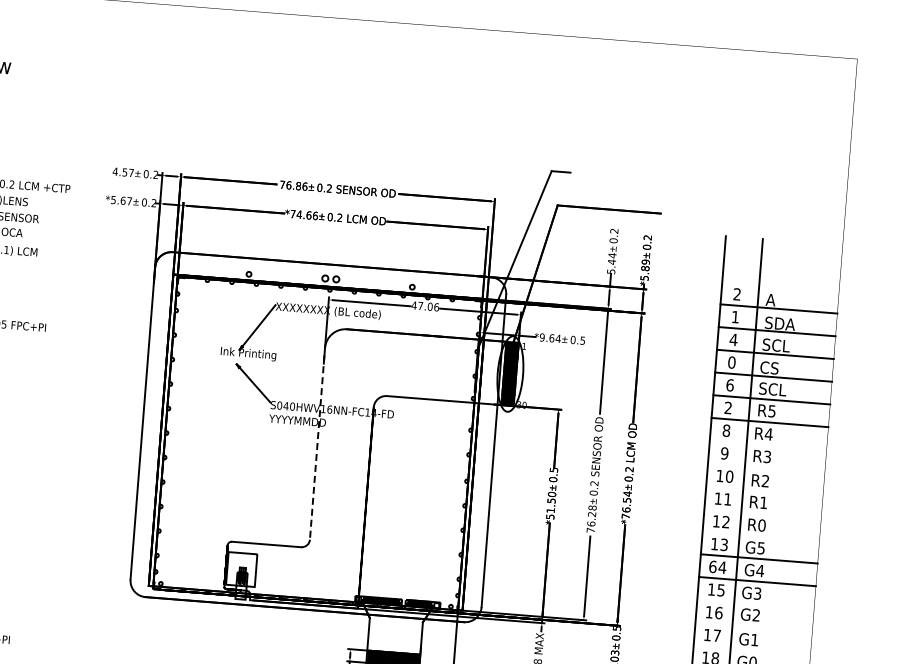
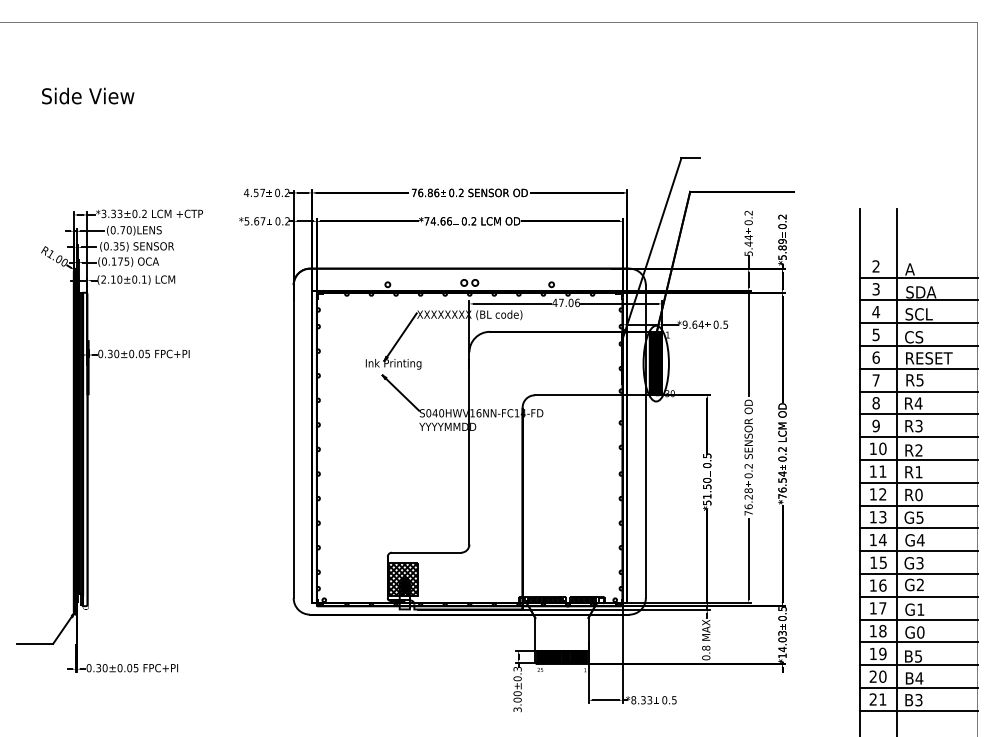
text: (734, 317) -> (875, 289), 1 -> 3
text: (731, 362) -> (875, 334), 0 -> 5
text: (782, 390) -> (928, 358), SCL -> RESET
text: (727, 408) -> (875, 380), 2 -> 7
line: (767, 445) -> (918, 414), added
line: (317, 447) -> (469, 452), dashed -> solid
line: (766, 468) -> (918, 437), added
line: (764, 491) -> (918, 460), added
line: (762, 513) -> (918, 482), added
line: (760, 536) -> (918, 505), added
text: (713, 566) -> (873, 539), 64 -> 14
hatch: (241, 569) -> (403, 579), added
line: (755, 604) -> (918, 574), added
line: (753, 626) -> (918, 596), added
line: (751, 649) -> (918, 619), added

